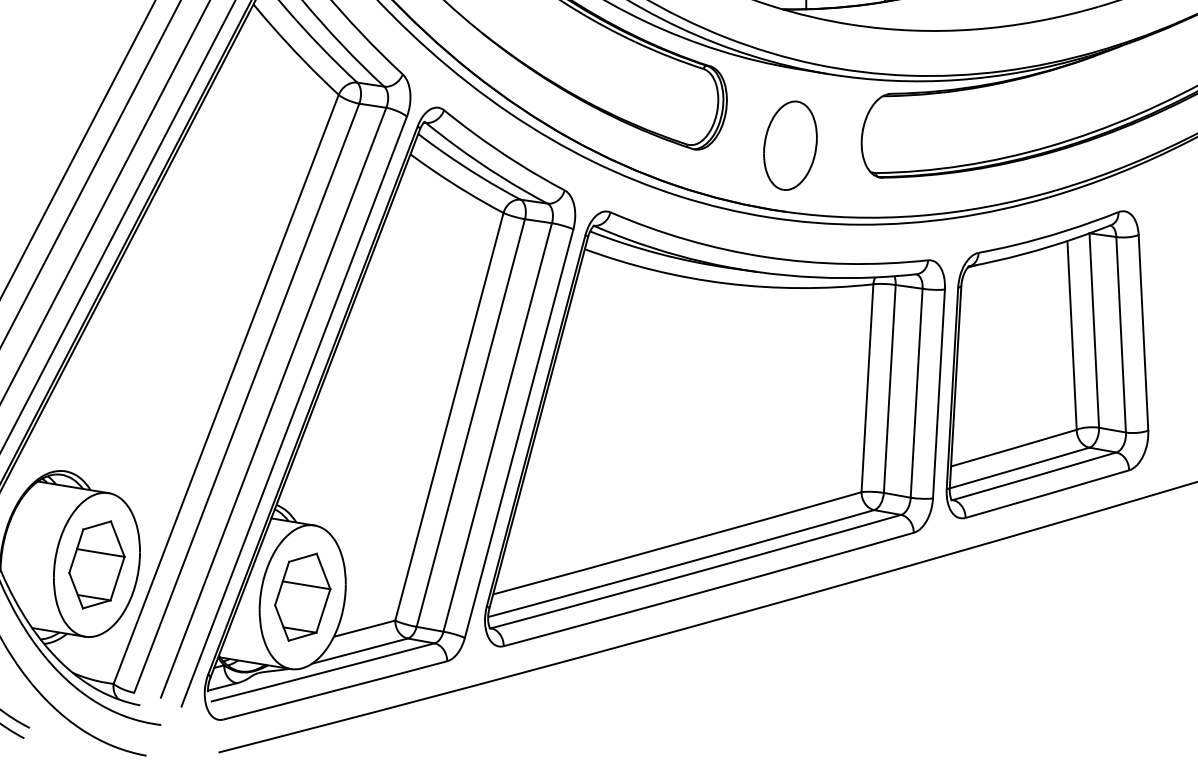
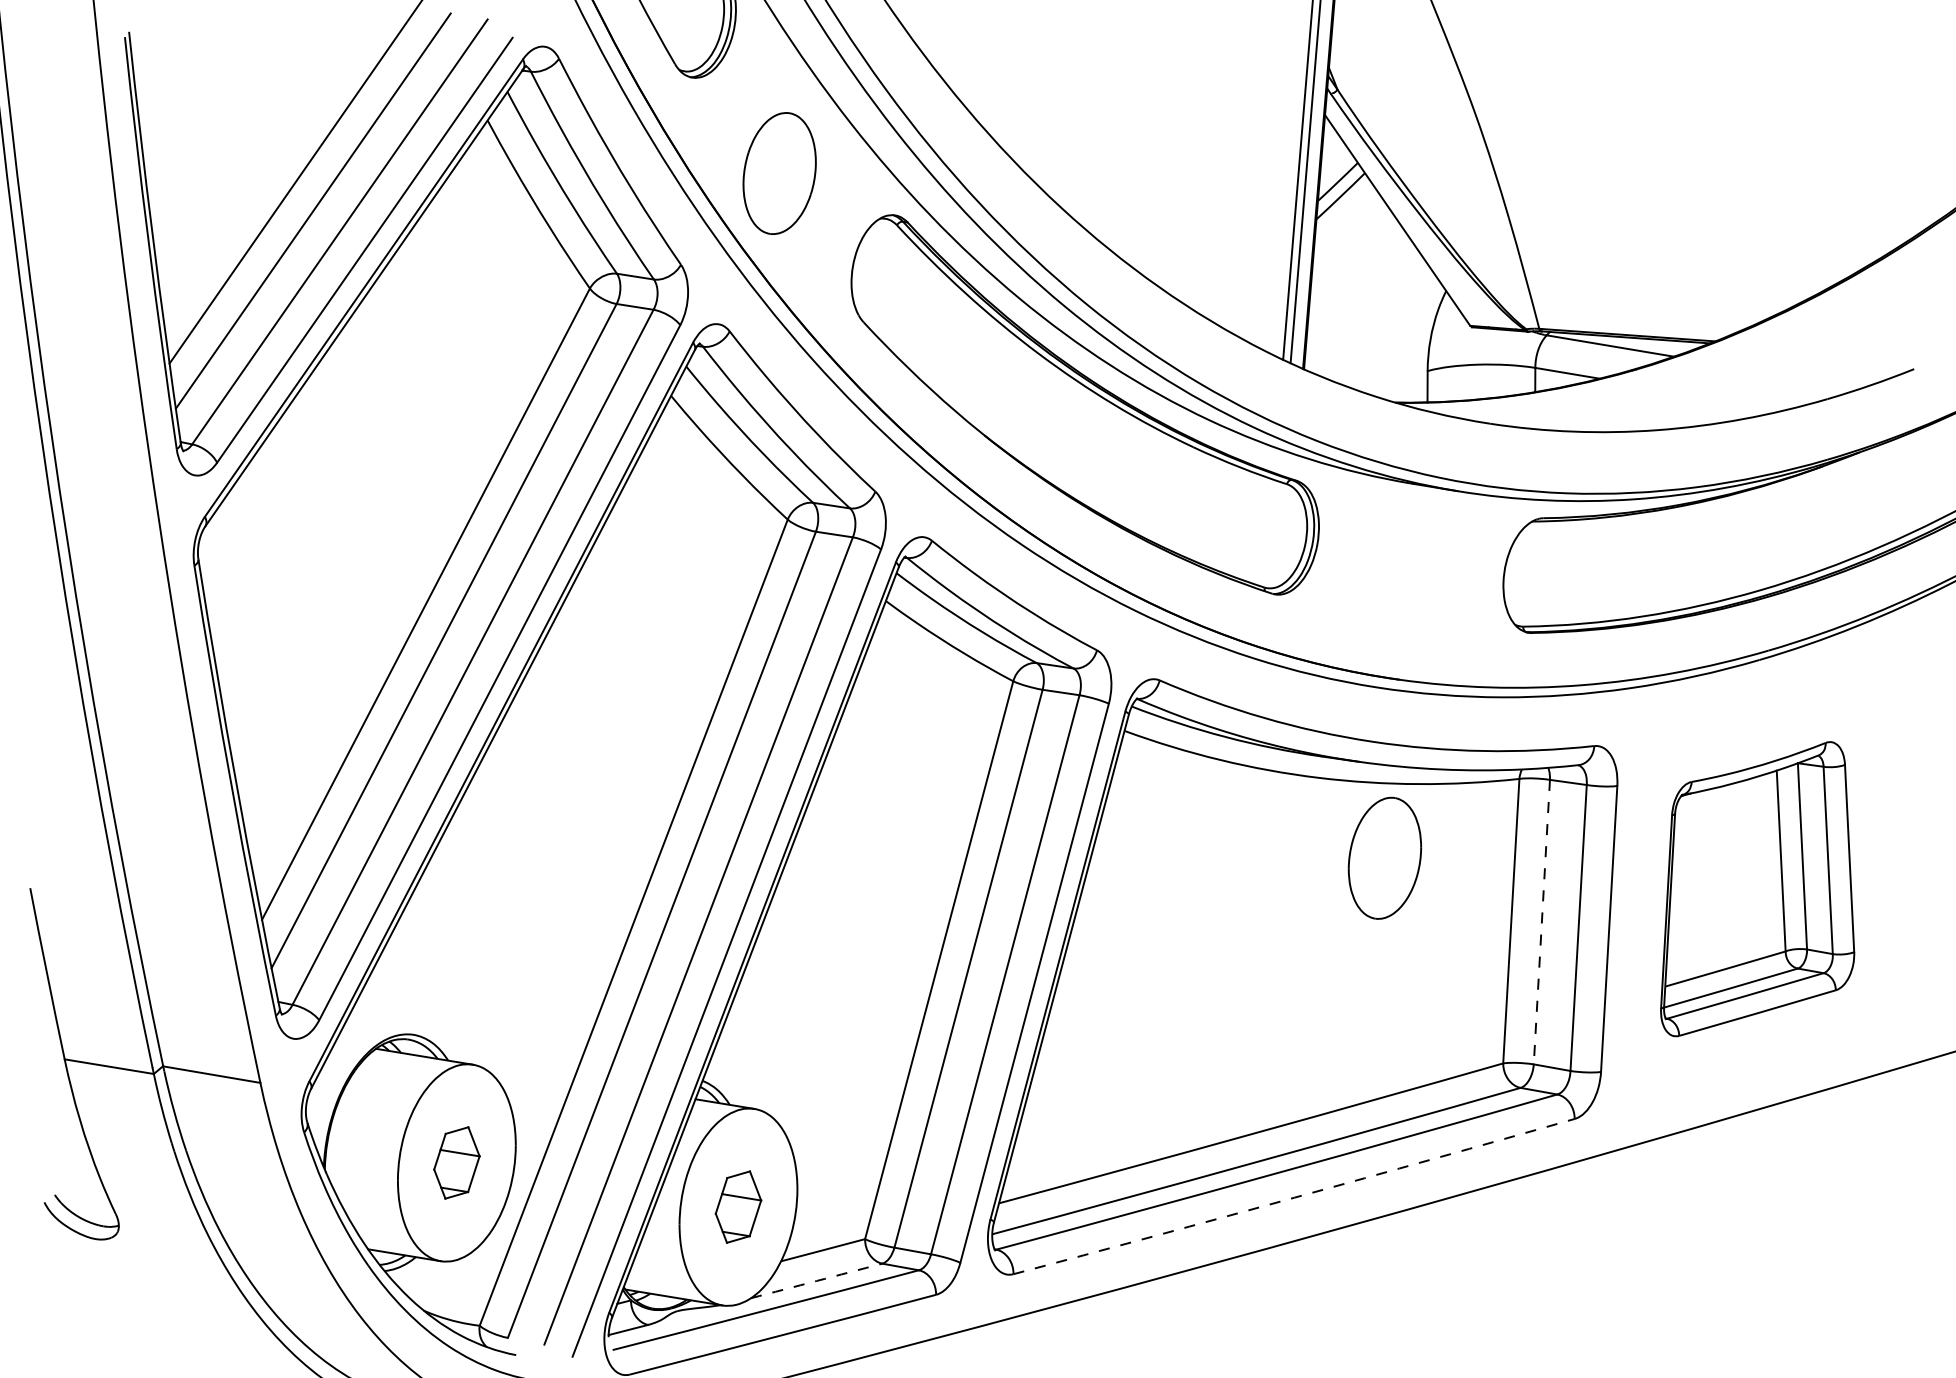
part: (790, 145) -> (1384, 857), moved
part: (1047, 365) -> (1757, 889), size x0.7
line: (889, 389) -> (1541, 922), solid -> dashed
part: (96, 564) -> (456, 1162), size x0.6
arc: (709, 590) -> (1294, 1197), solid -> dashed
part: (302, 596) -> (738, 1206), size x0.6
arc: (359, 651) -> (816, 1281), solid -> dashed

